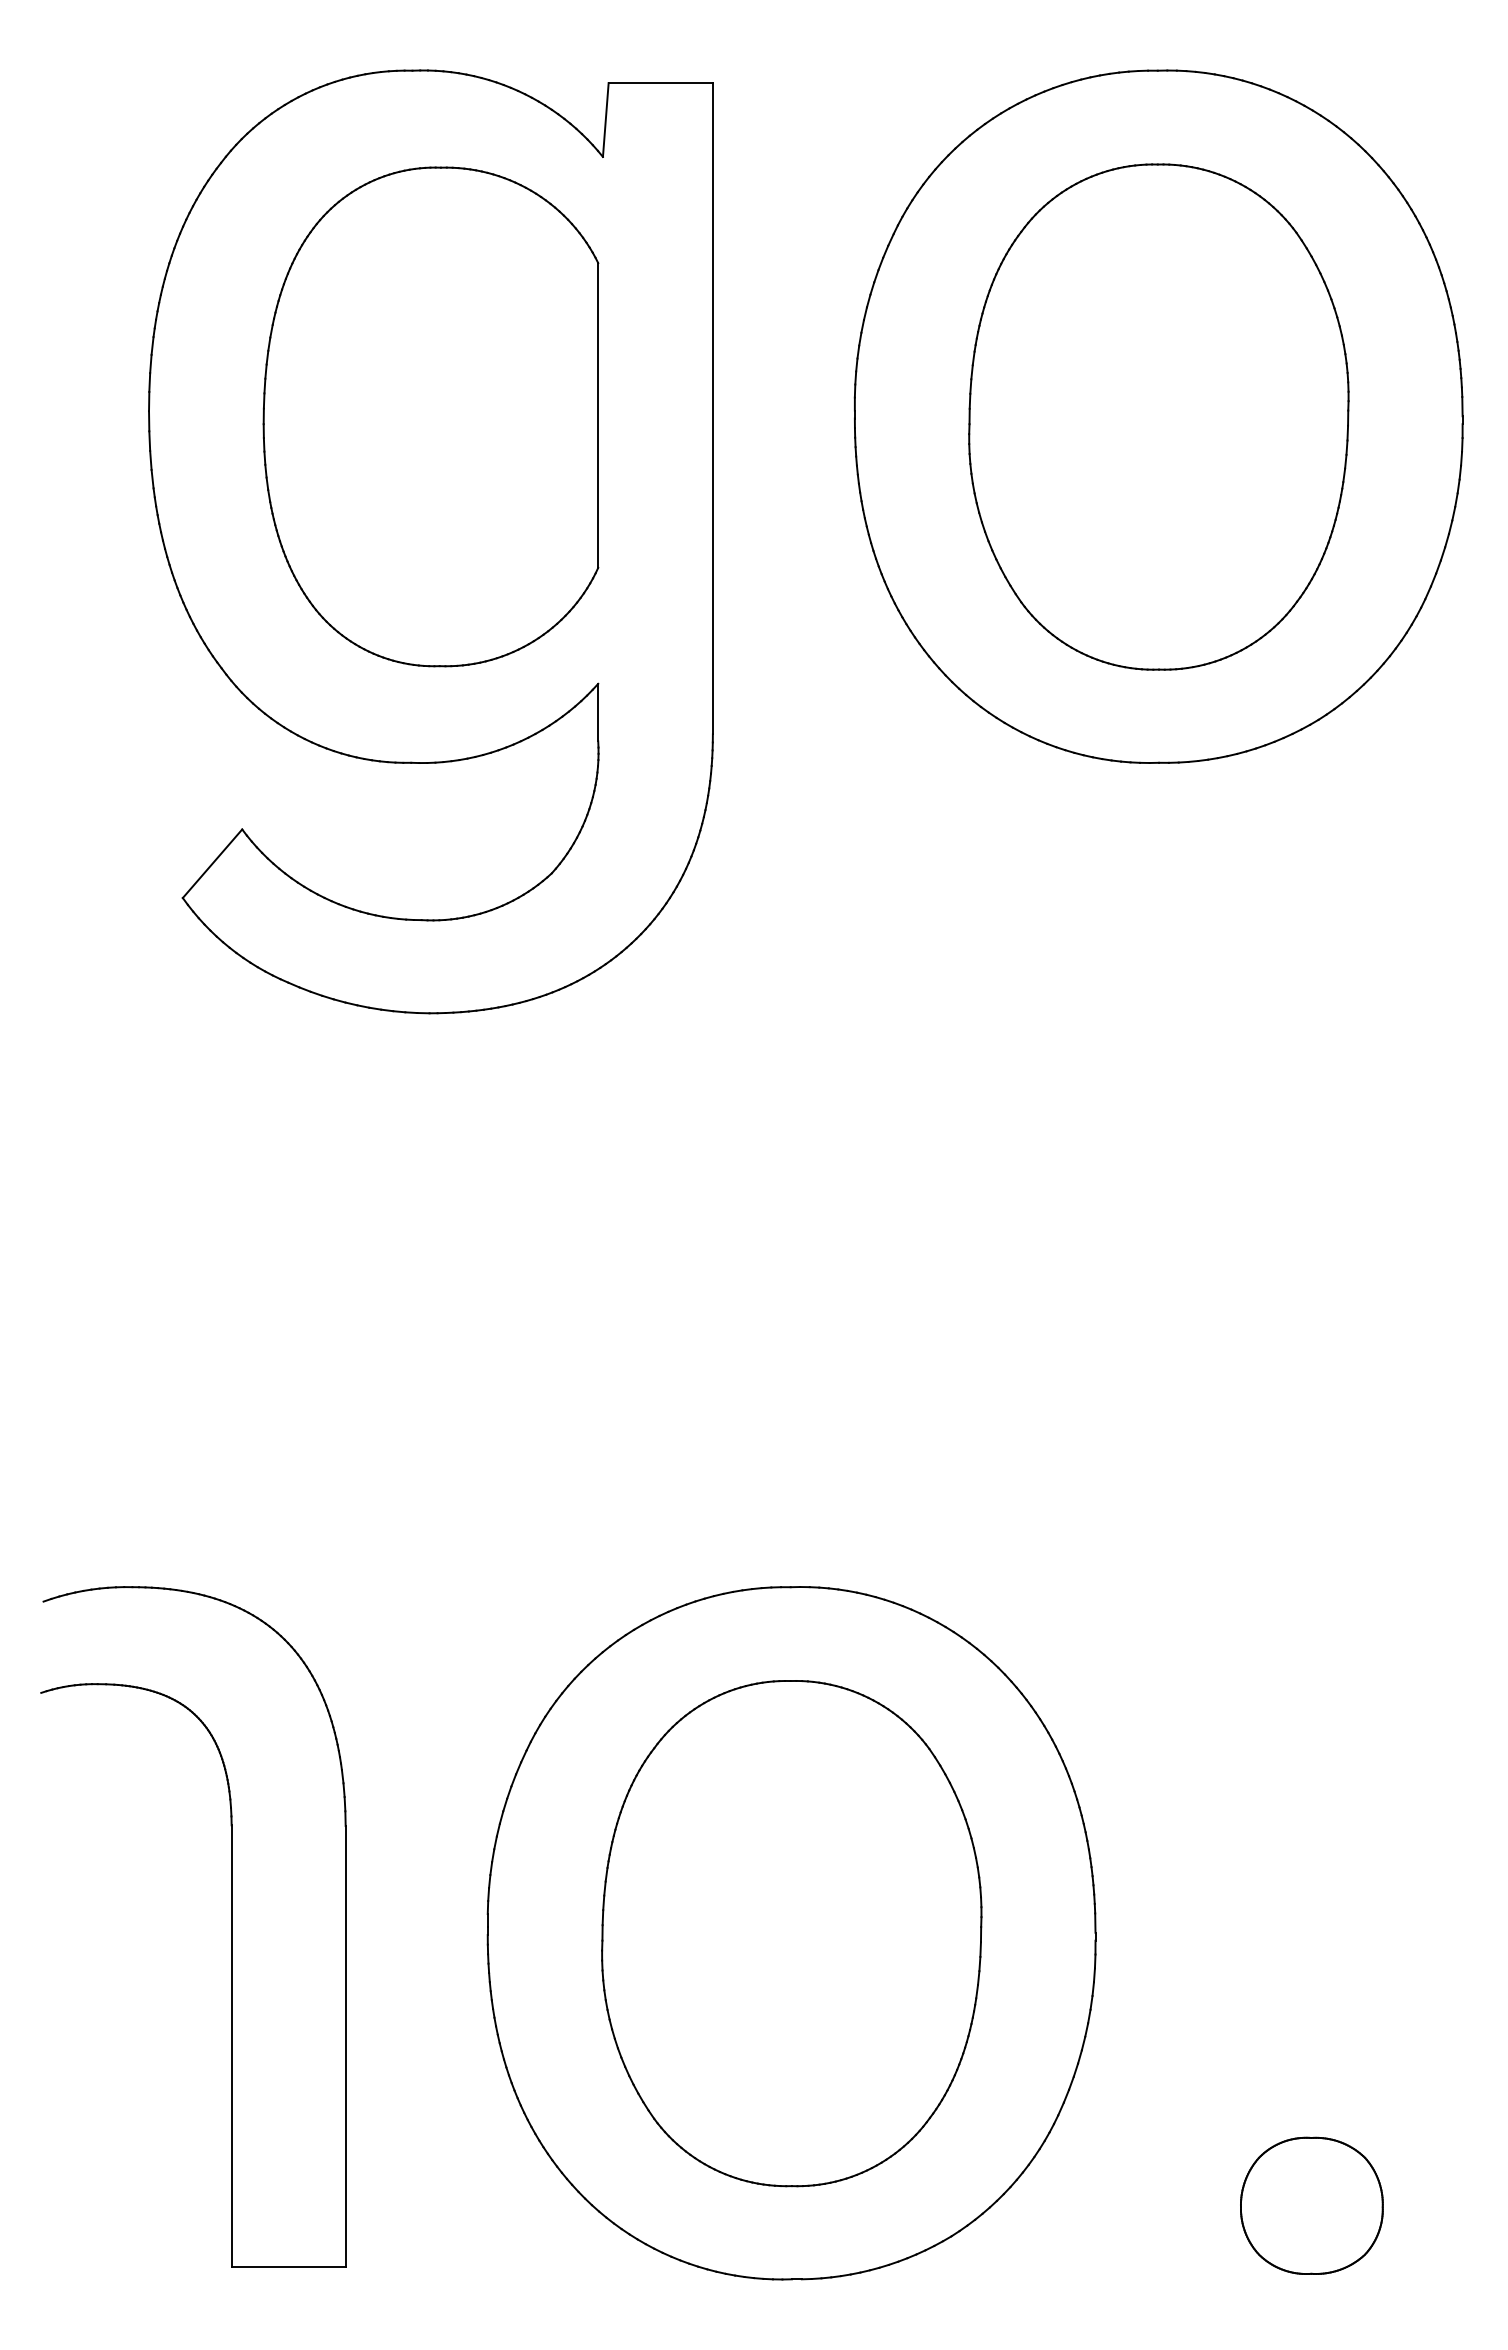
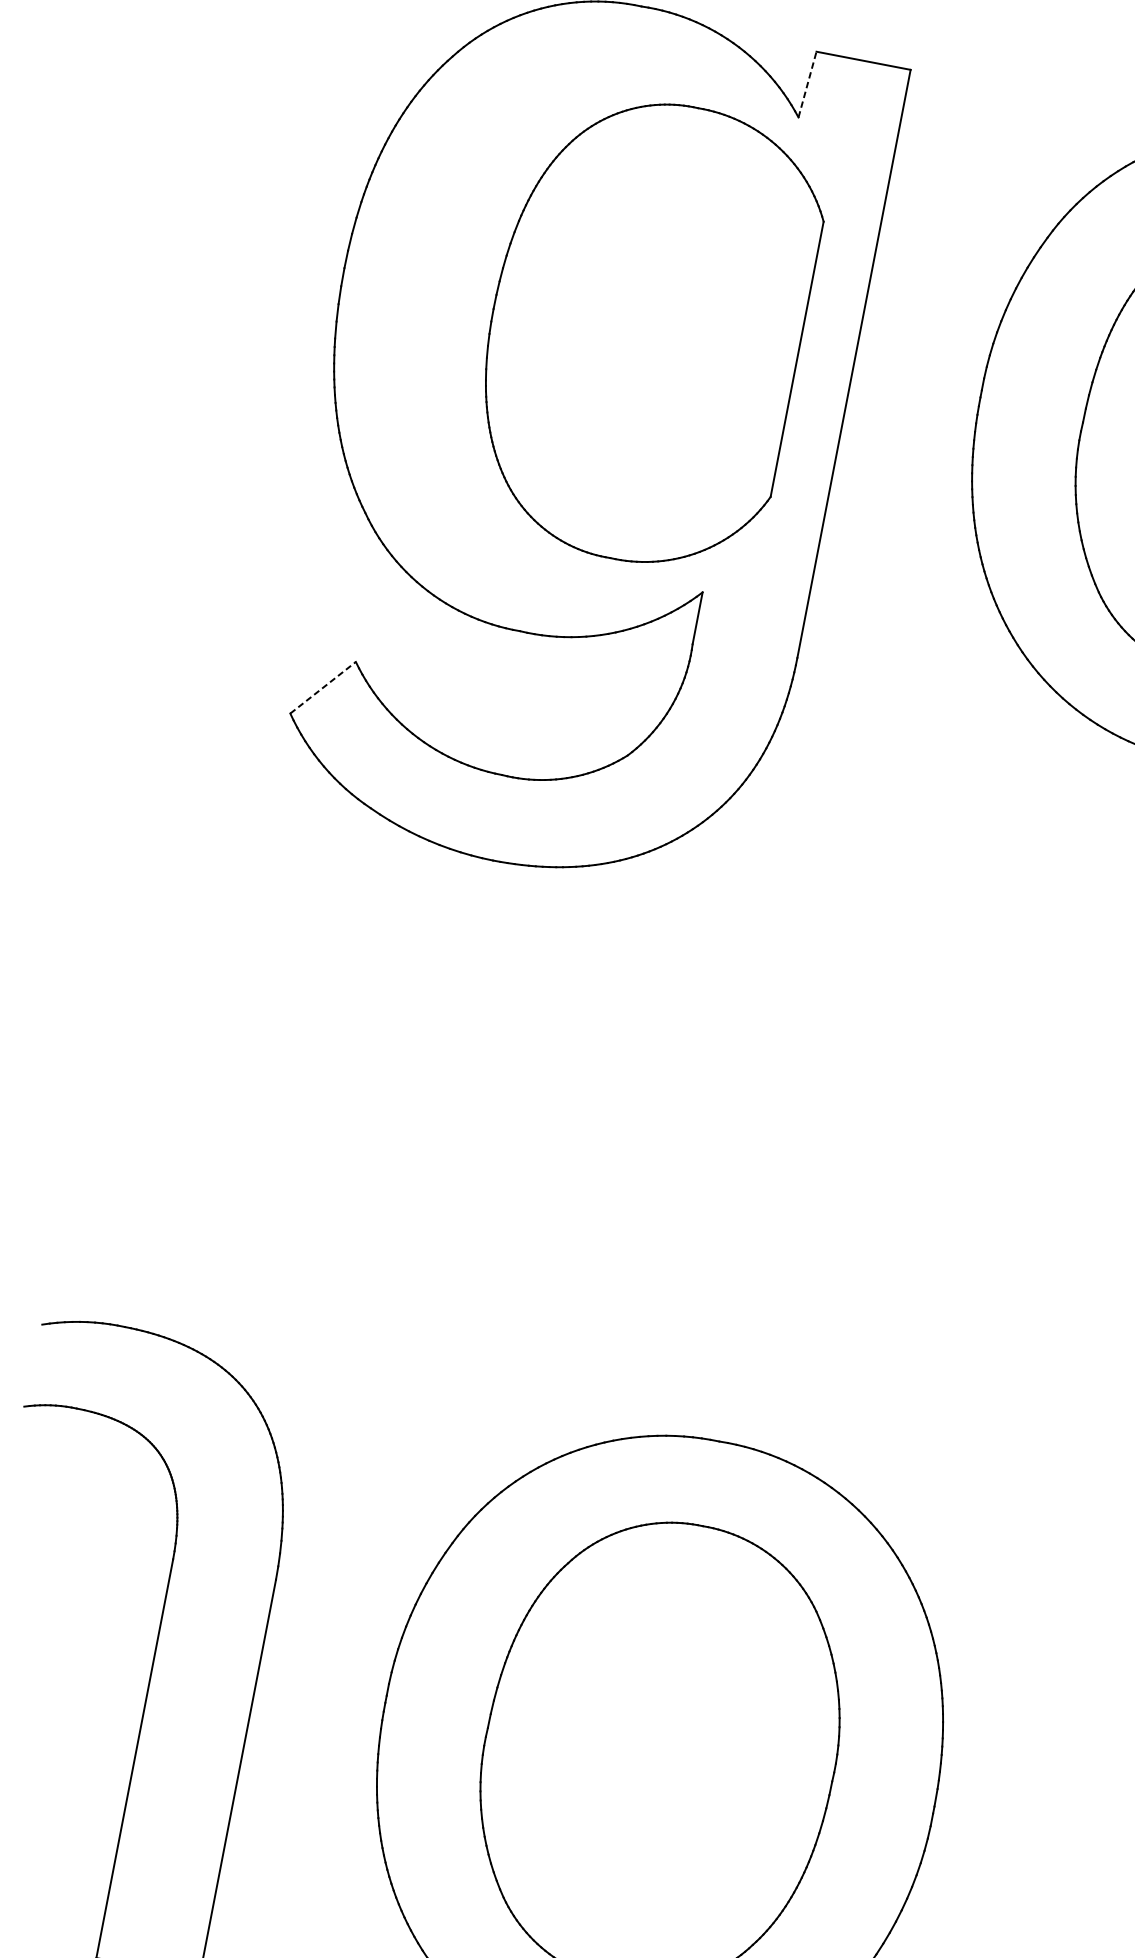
line: (605, 119) -> (807, 84), solid -> dashed
part: (430, 416) -> (645, 331), moved
line: (212, 863) -> (323, 687), solid -> dashed

